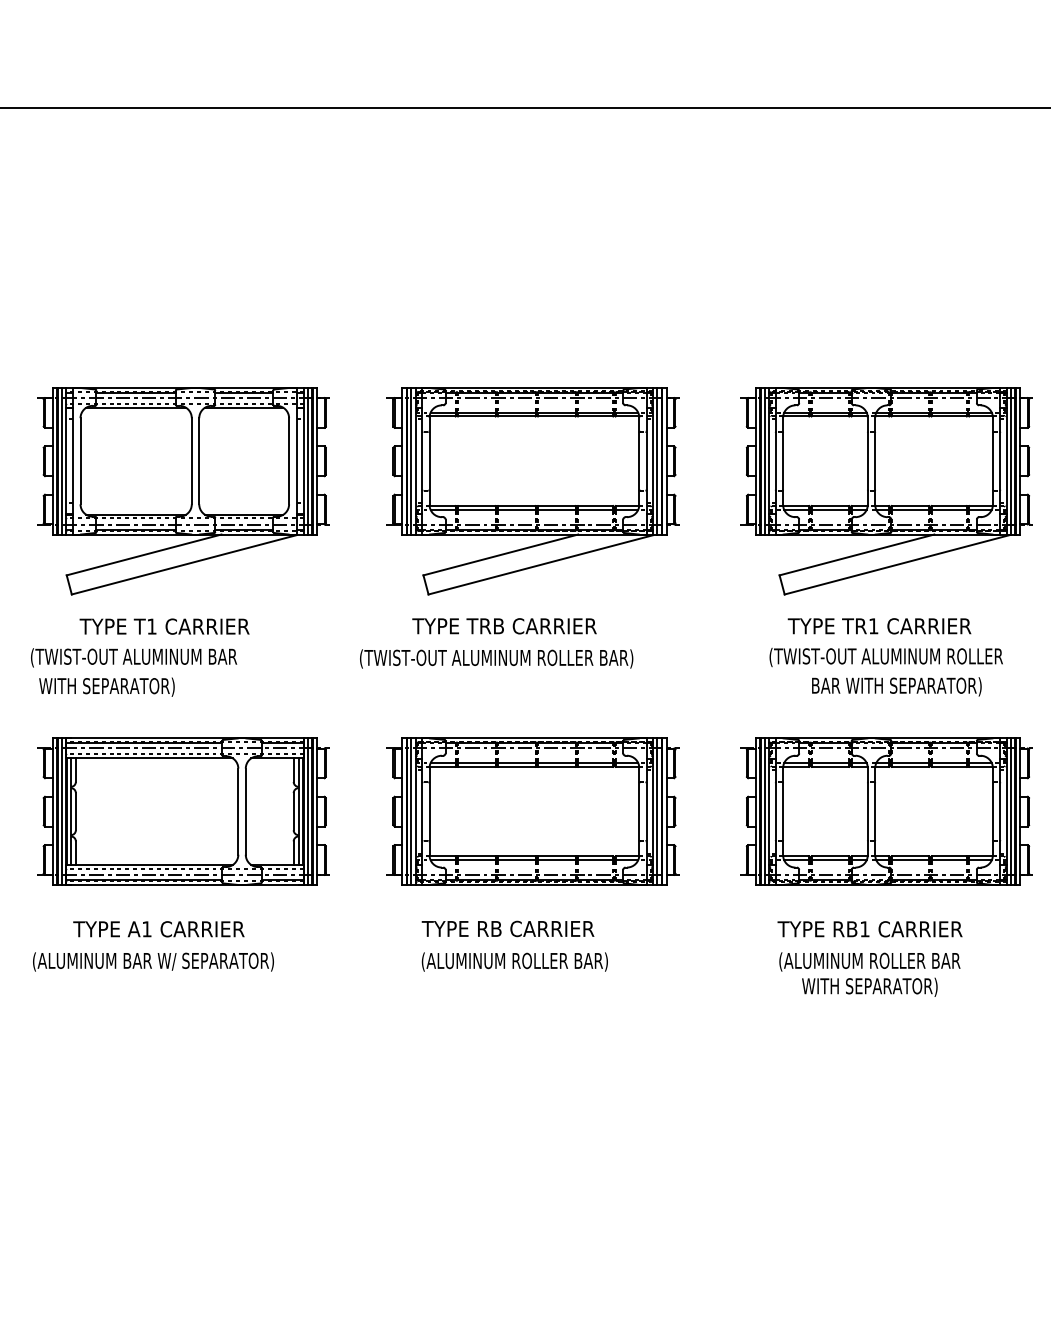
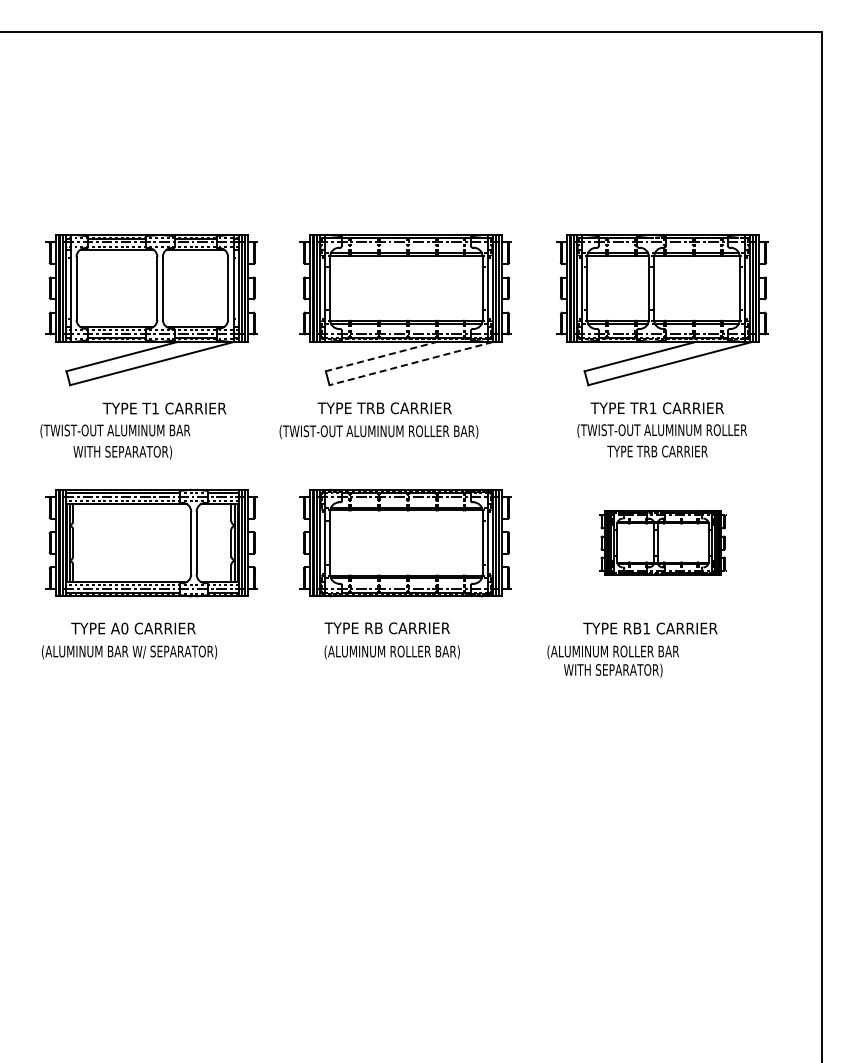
line: (500, 555) -> (381, 356), solid -> dashed
line: (539, 564) -> (410, 363), solid -> dashed
text: (164, 626) -> (164, 408), moved
text: (106, 687) -> (122, 452), moved
text: (896, 687) -> (669, 452), BAR WITH SEPARATOR) -> TYPE TRB CARRIER
part: (886, 810) -> (662, 542), size x0.6
text: (146, 929) -> (124, 628), A1 -> A0
text: (868, 974) -> (612, 661), moved

